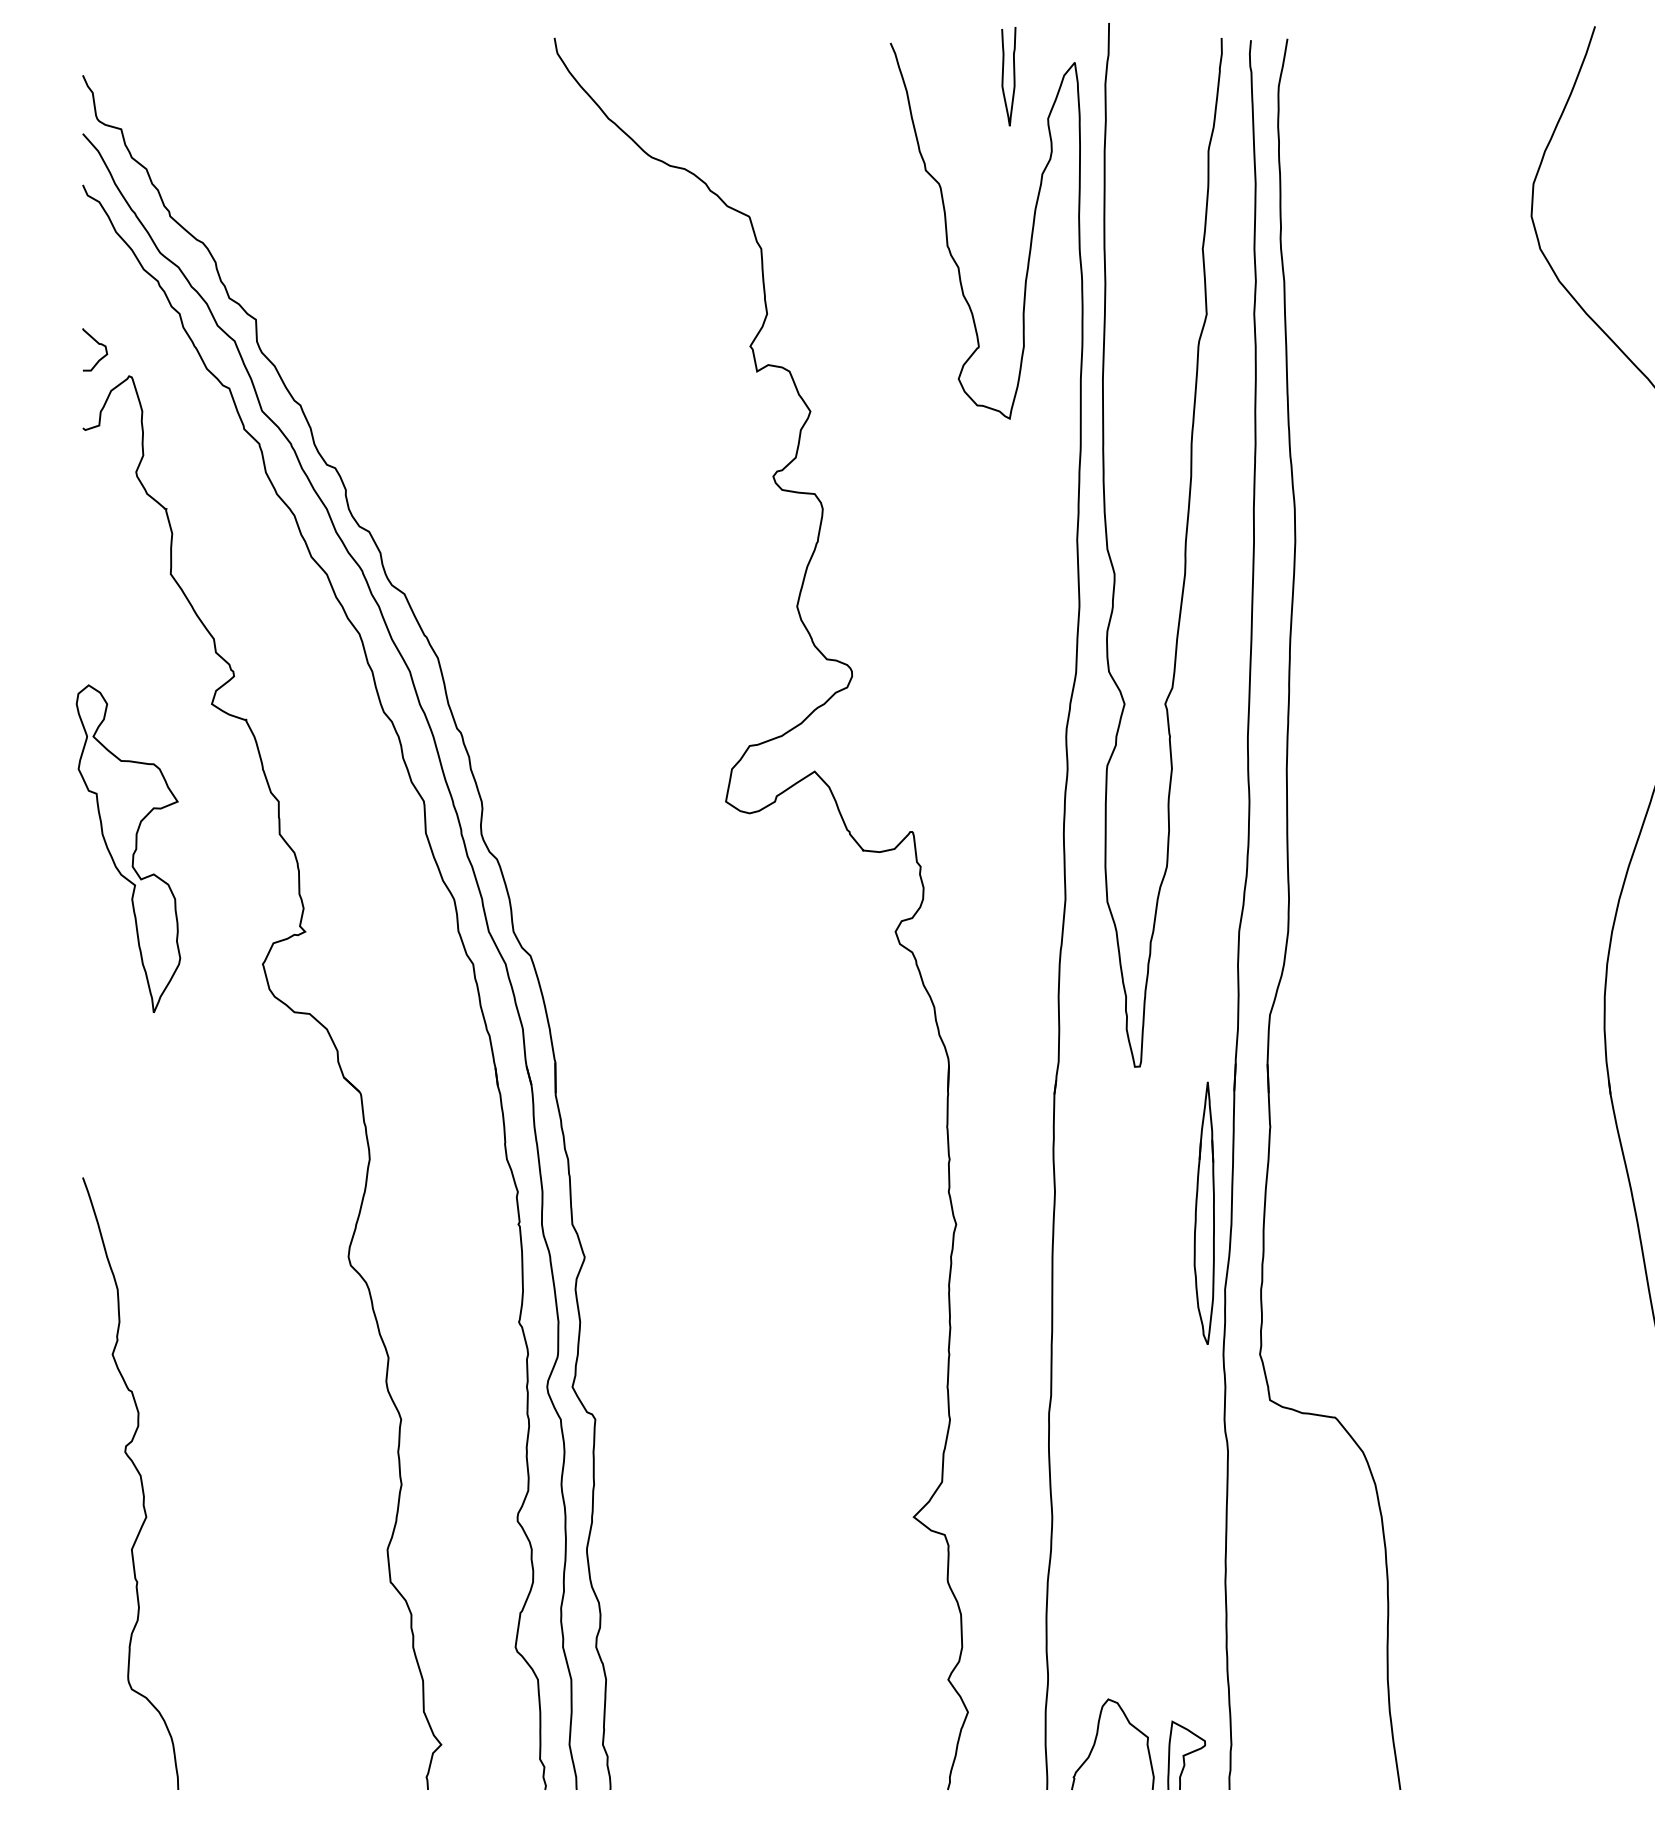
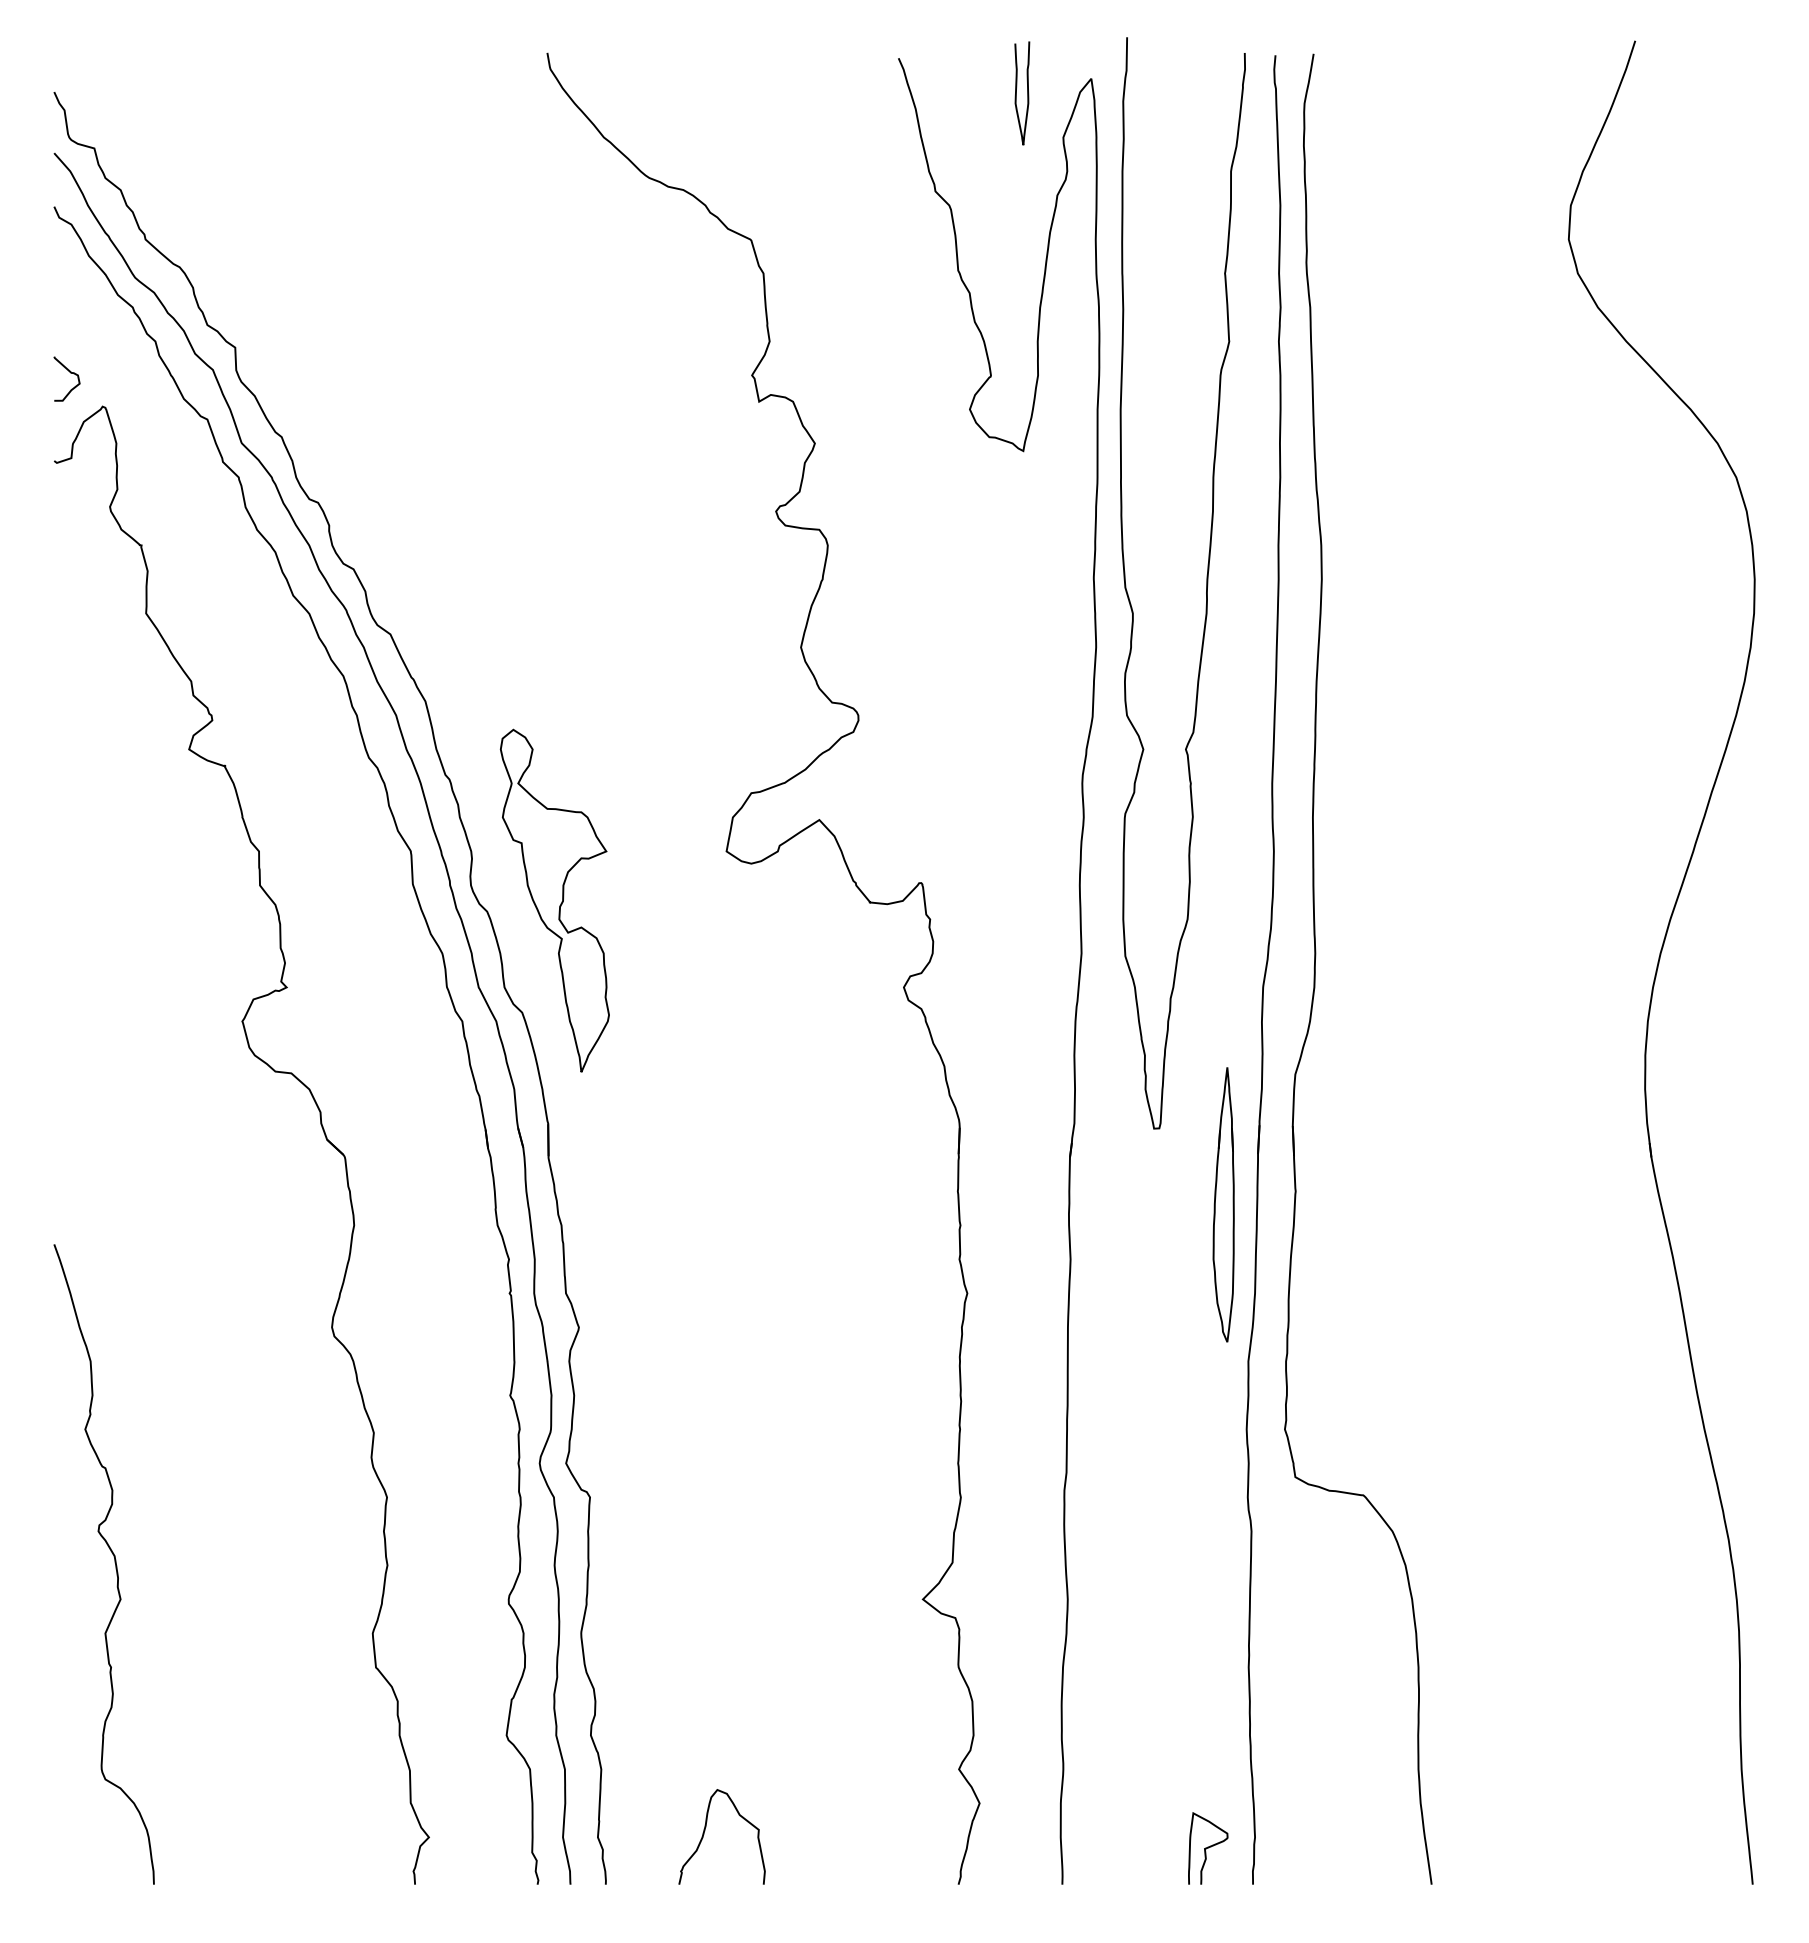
part: (128, 848) -> (554, 900), moved
part: (1204, 1213) -> (1223, 1204), moved
curve: (1097, 1739) -> (705, 1831), moved

